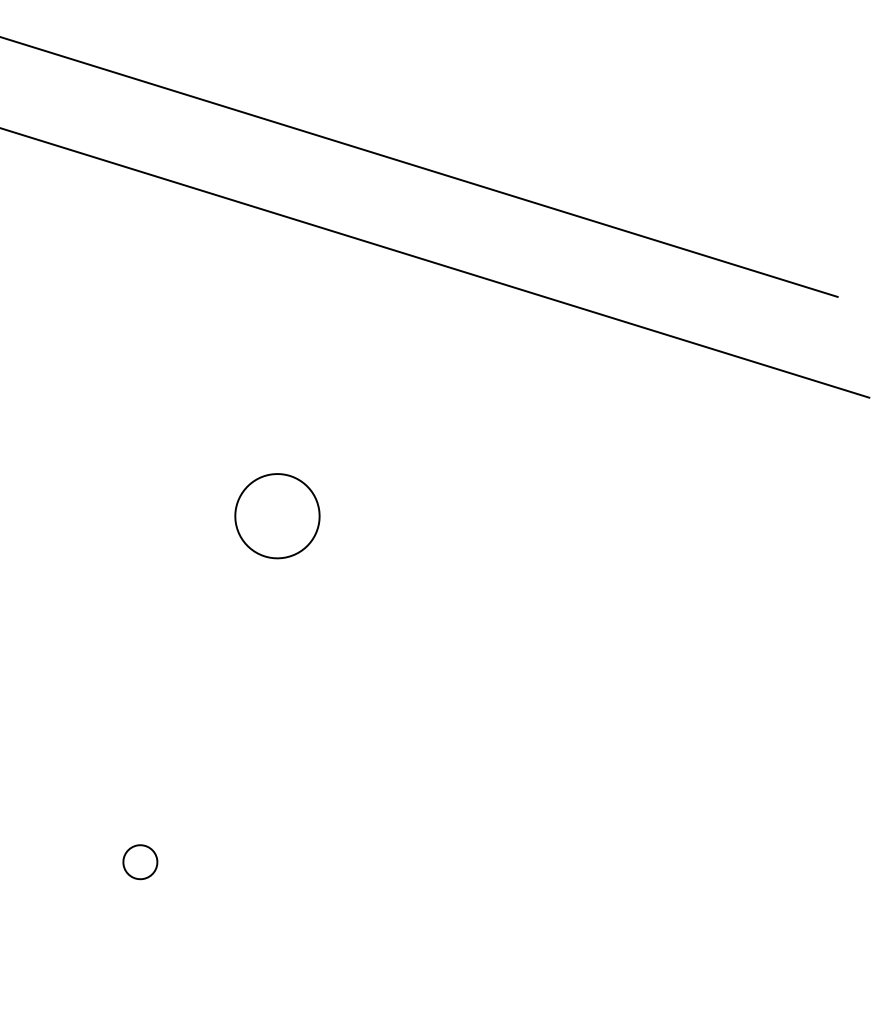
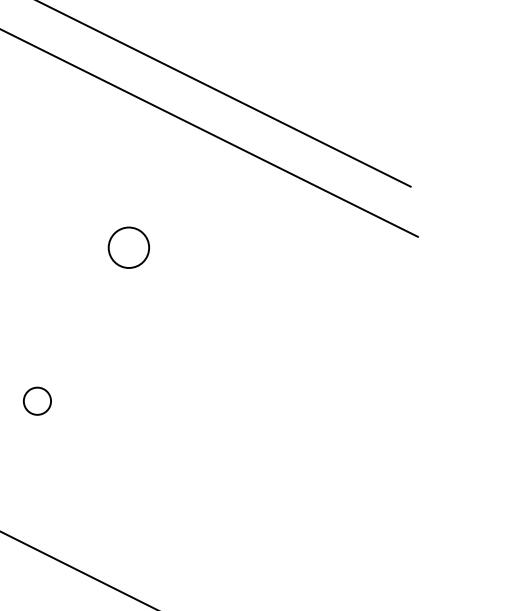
part: (140, 860) -> (37, 400), size x1.67

